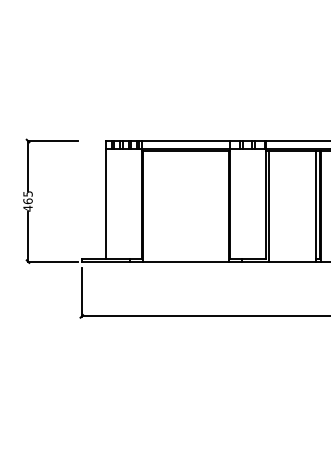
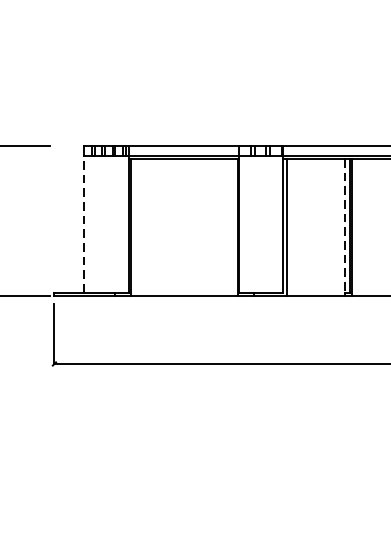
line: (105, 203) -> (83, 223), solid -> dashed
line: (315, 205) -> (344, 226), solid -> dashed

